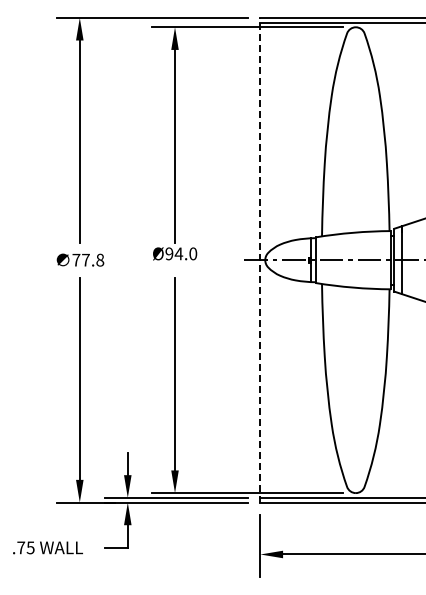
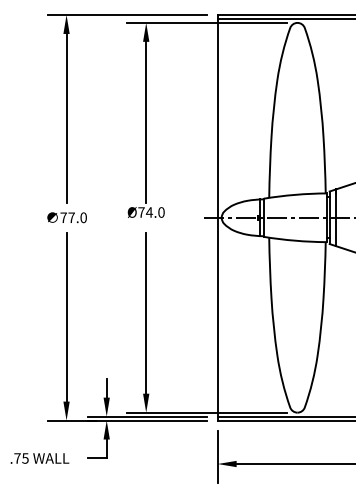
text: (169, 253) -> (141, 212), Ø94.0 -> Ø74.0
line: (260, 259) -> (217, 217), dashed -> solid
text: (100, 260) -> (83, 218), 77.8 -> 77.0

